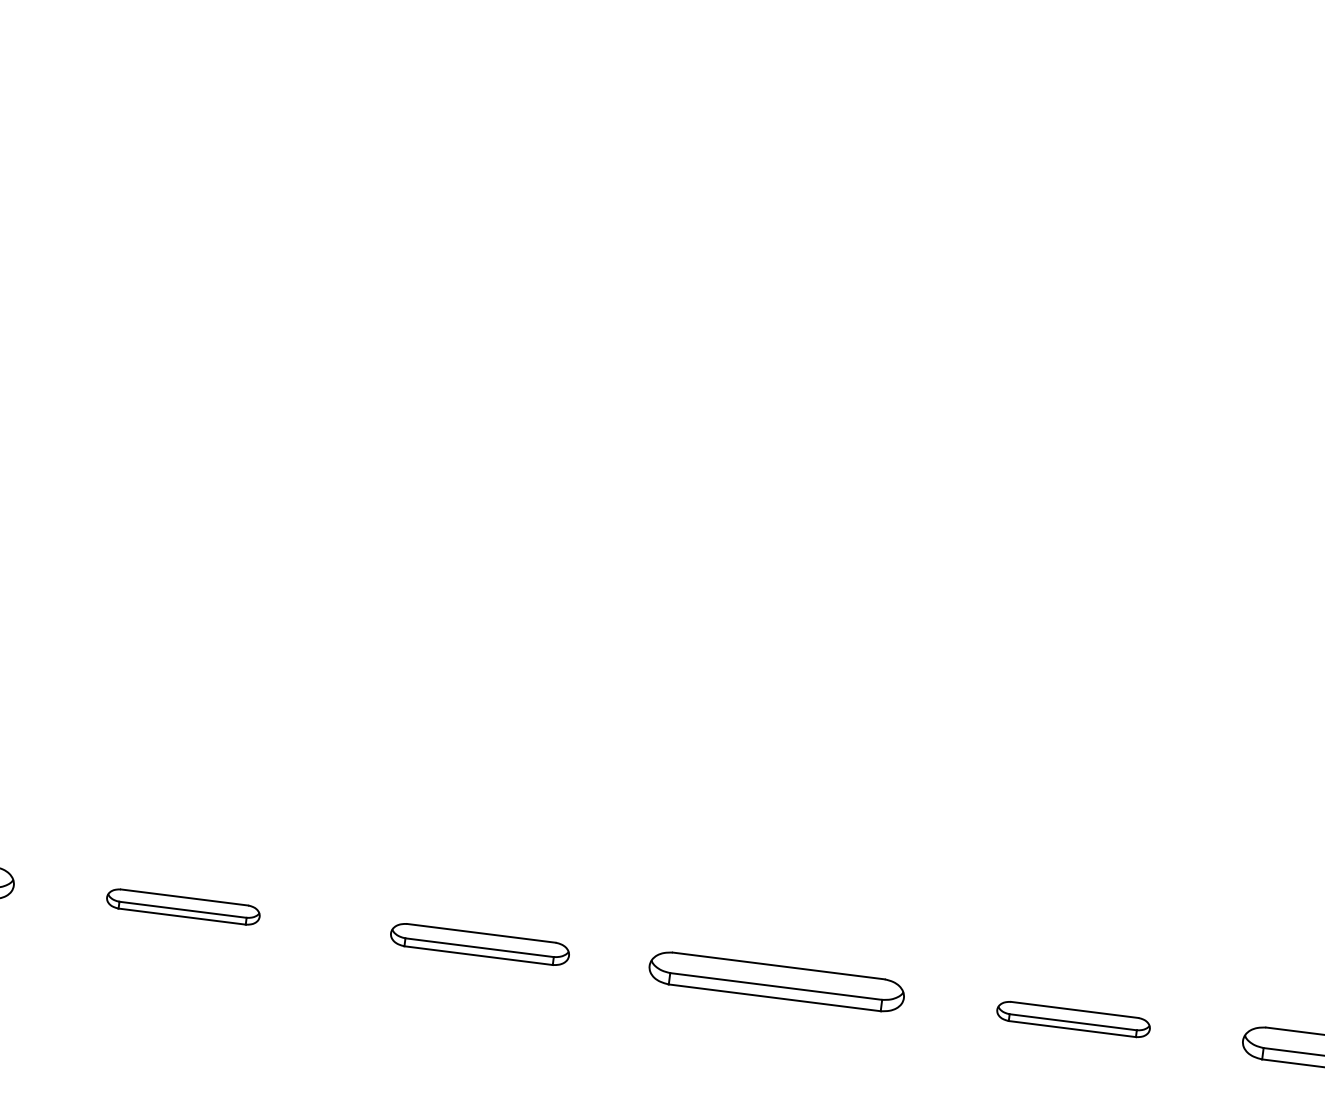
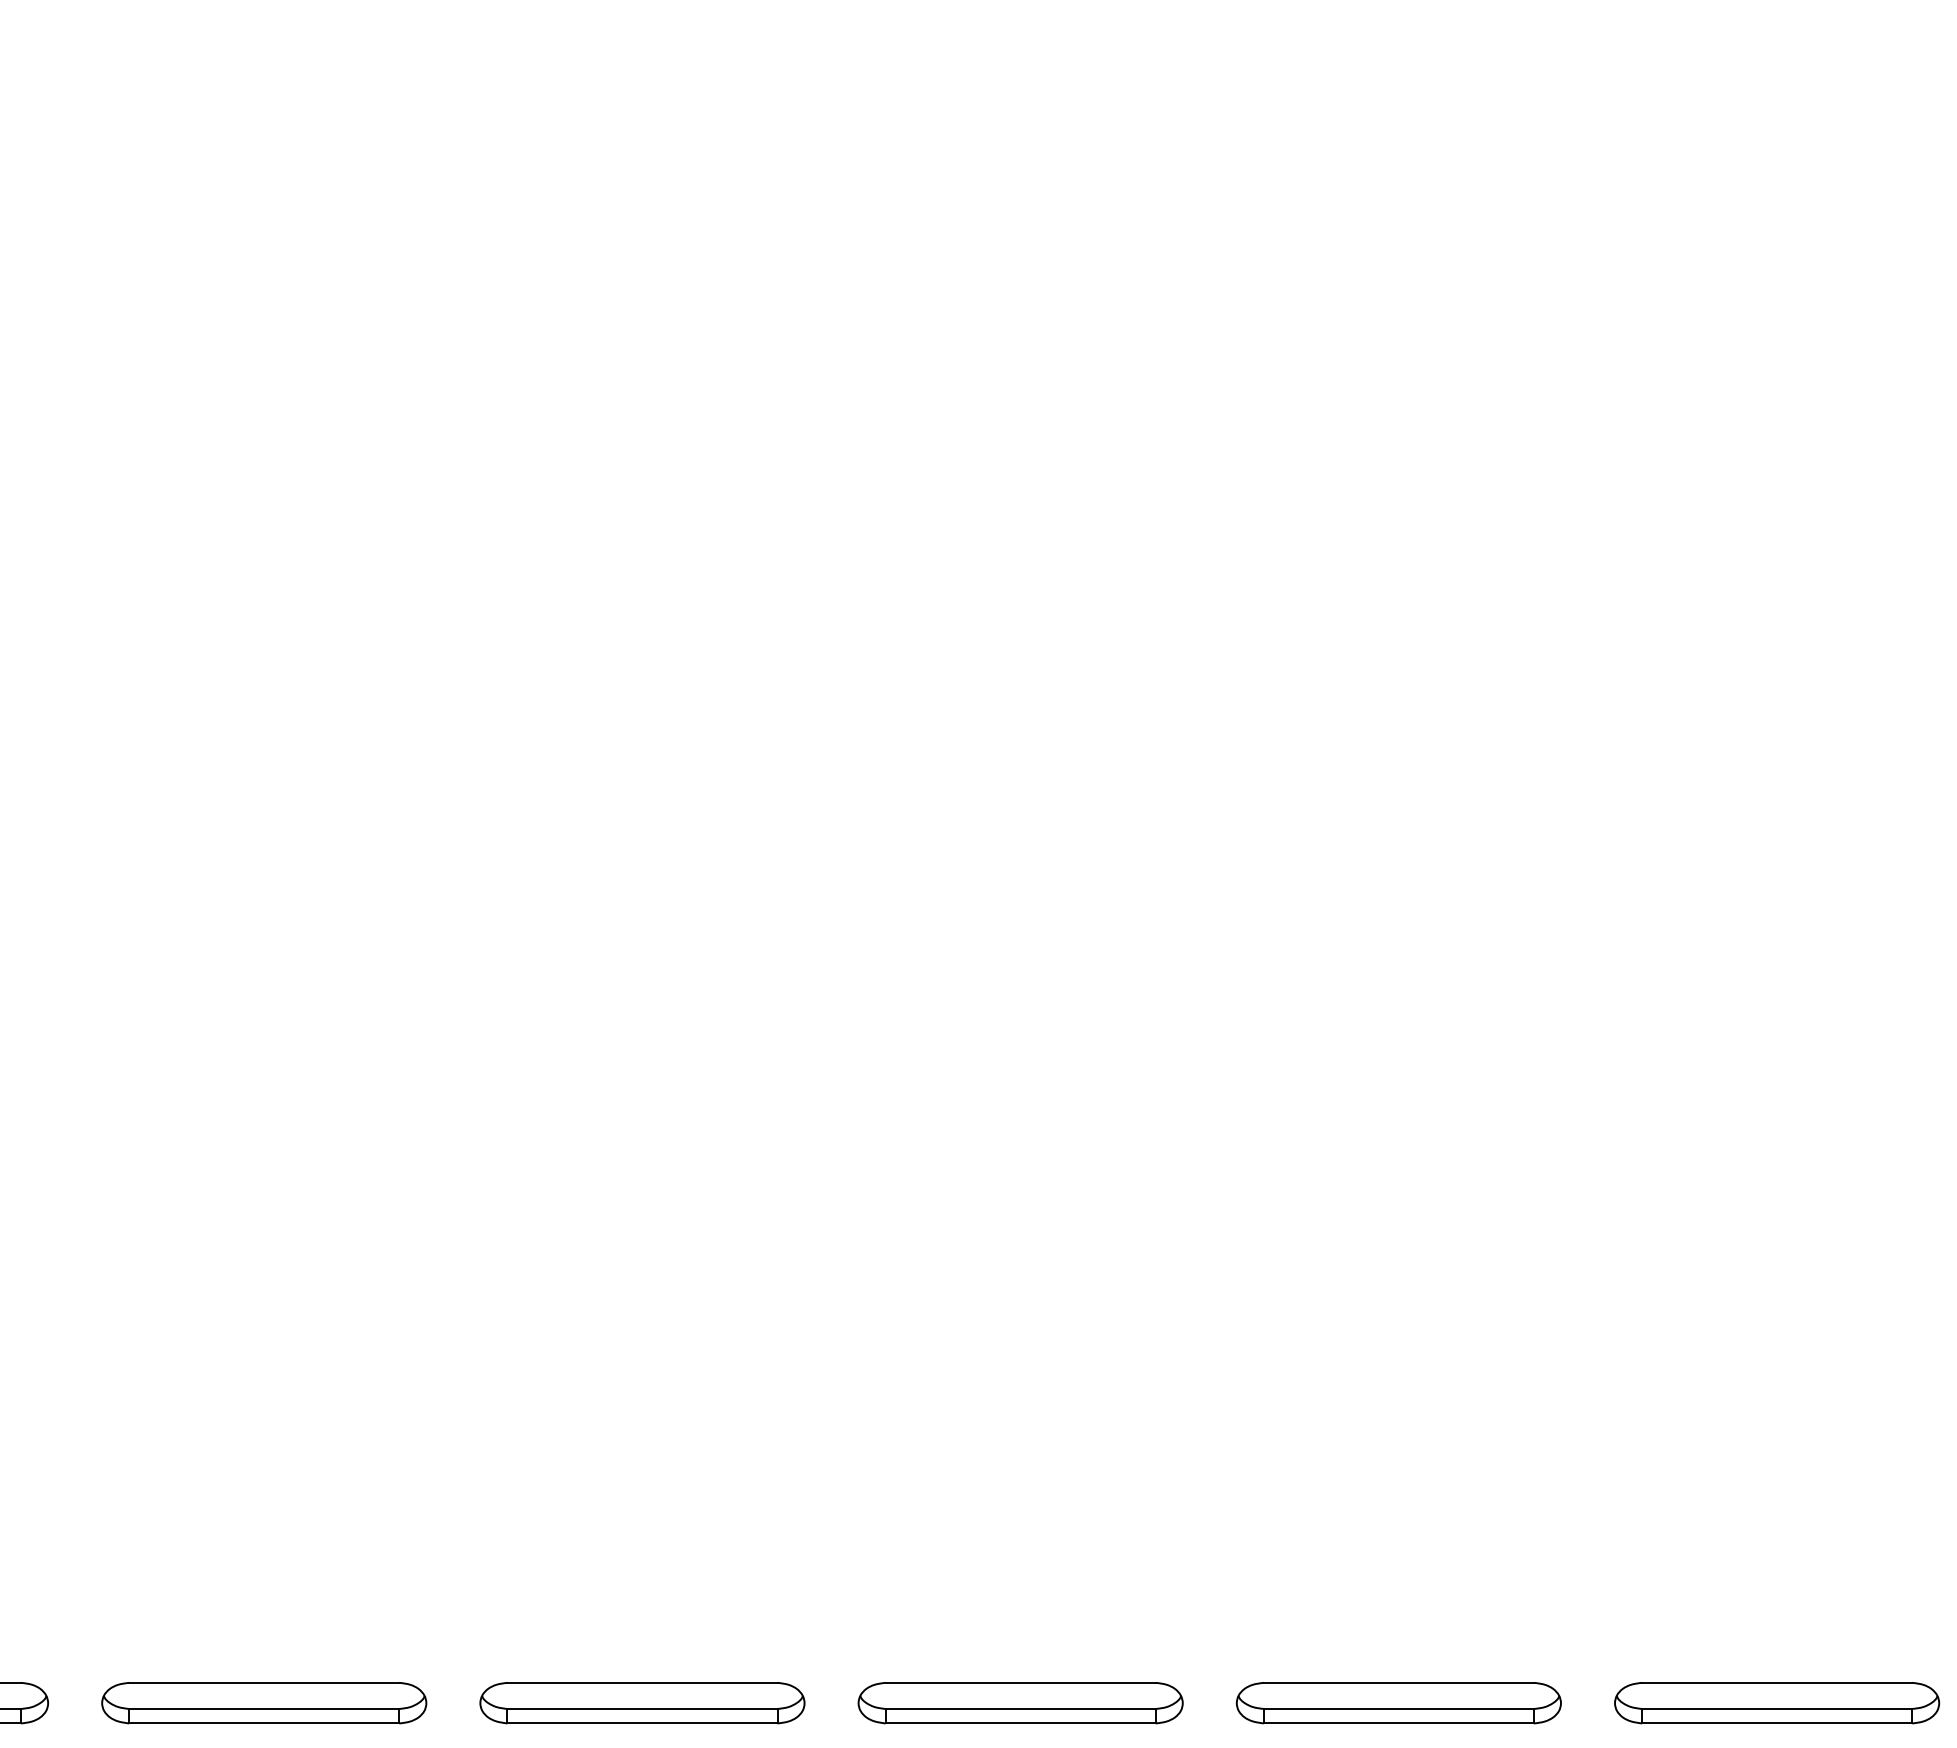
part: (183, 907) -> (642, 1703), size x1.67
part: (479, 944) -> (1020, 1703), size x1.43
part: (1073, 1019) -> (1777, 1703), size x1.67

